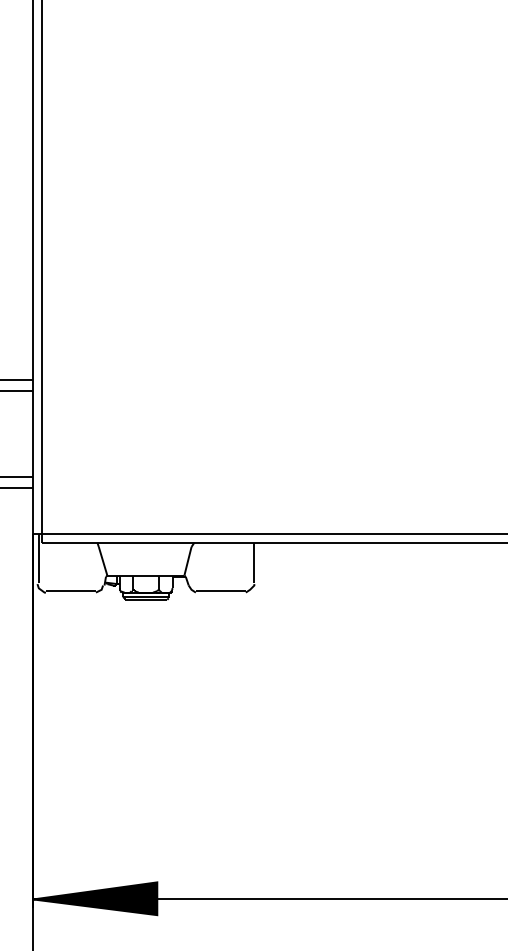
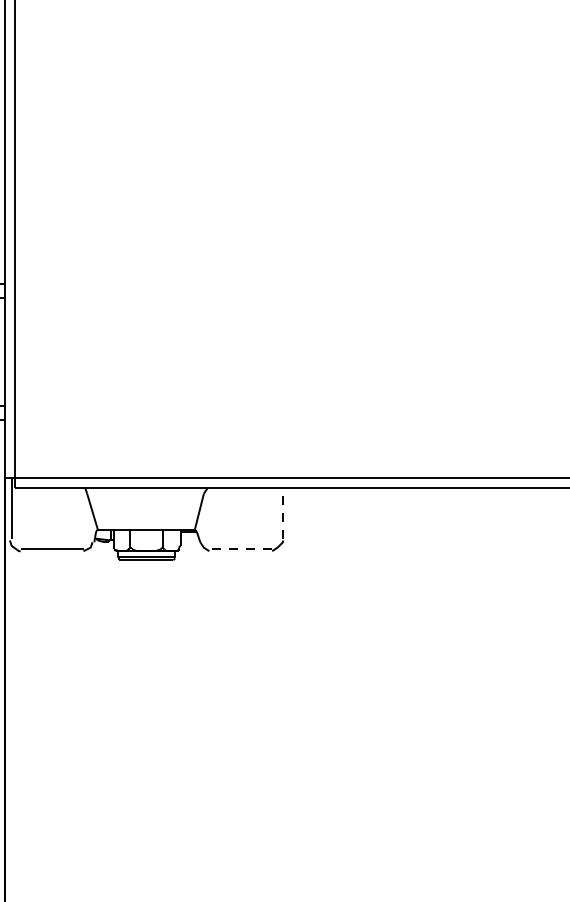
line: (254, 562) -> (283, 513), solid -> dashed
line: (220, 591) -> (240, 549), solid -> dashed

